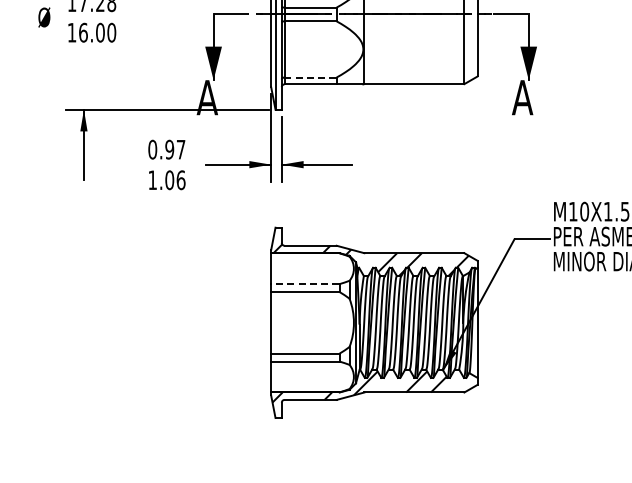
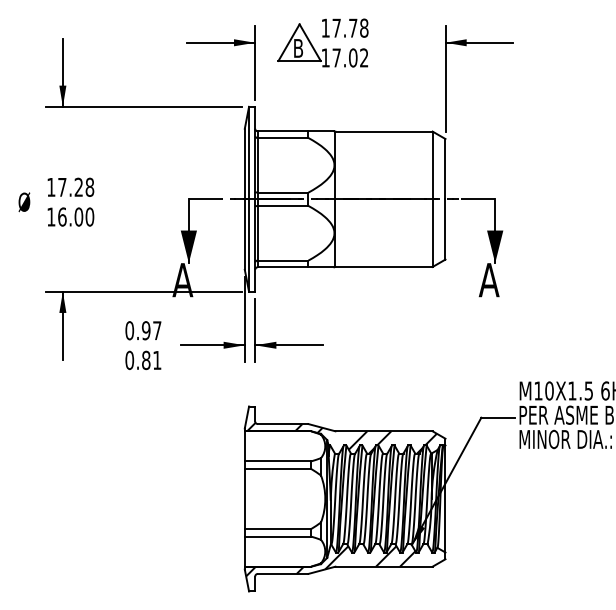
line: (309, 77) -> (282, 260), dashed -> solid
text: (166, 180) -> (143, 360), 1.06 -> 0.81
line: (304, 284) -> (277, 461), dashed -> solid

